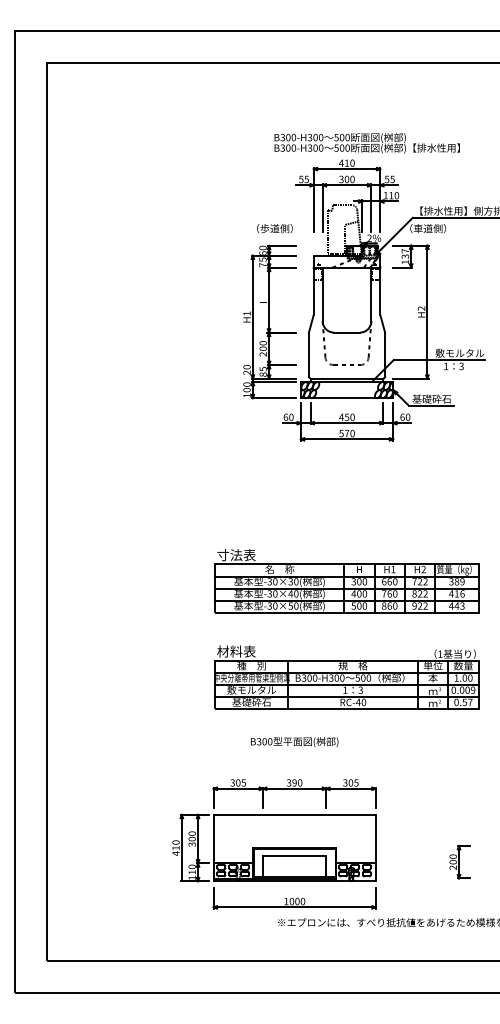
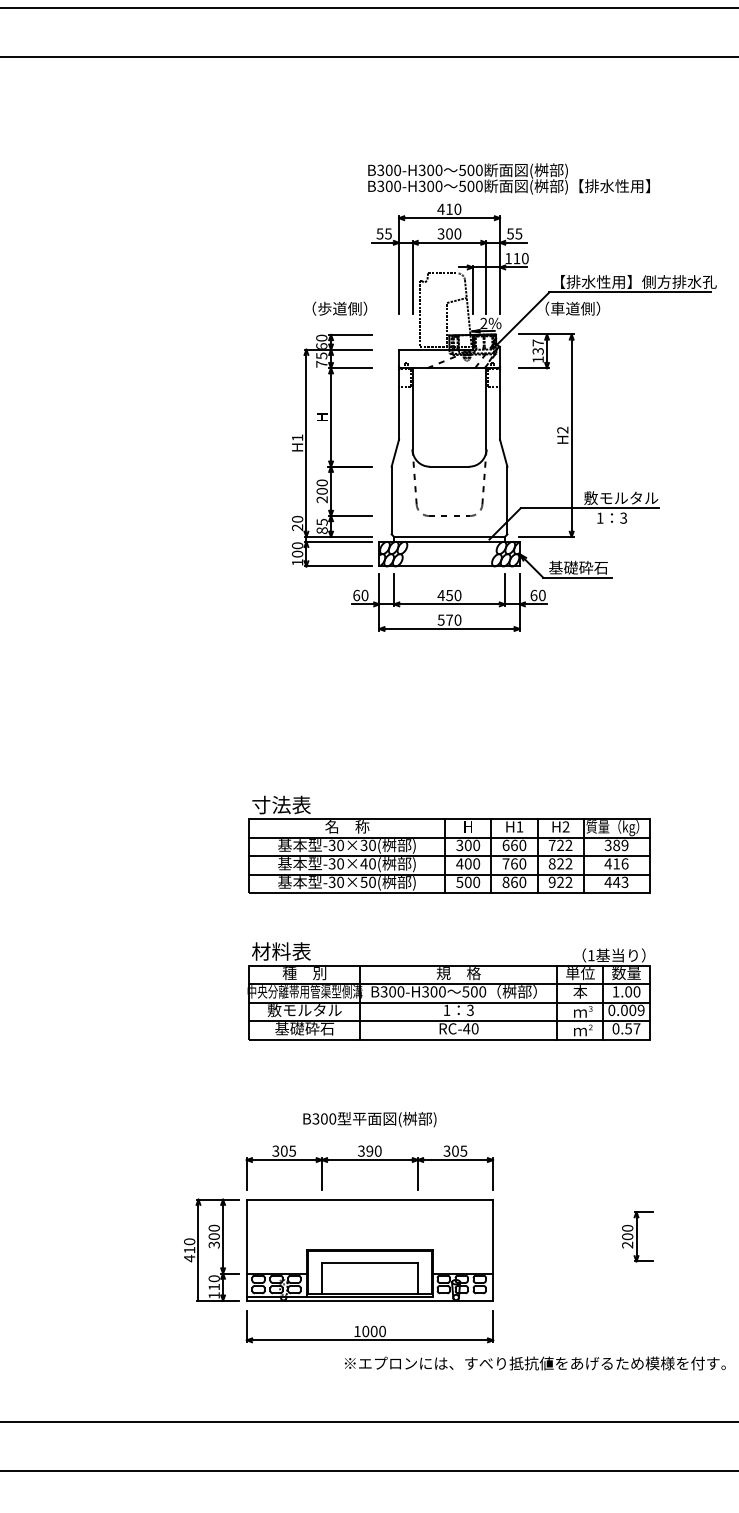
text: (366, 143) -> (508, 179), moved
text: (294, 742) -> (369, 1120), moved
part: (459, 862) -> (637, 1237), moved

